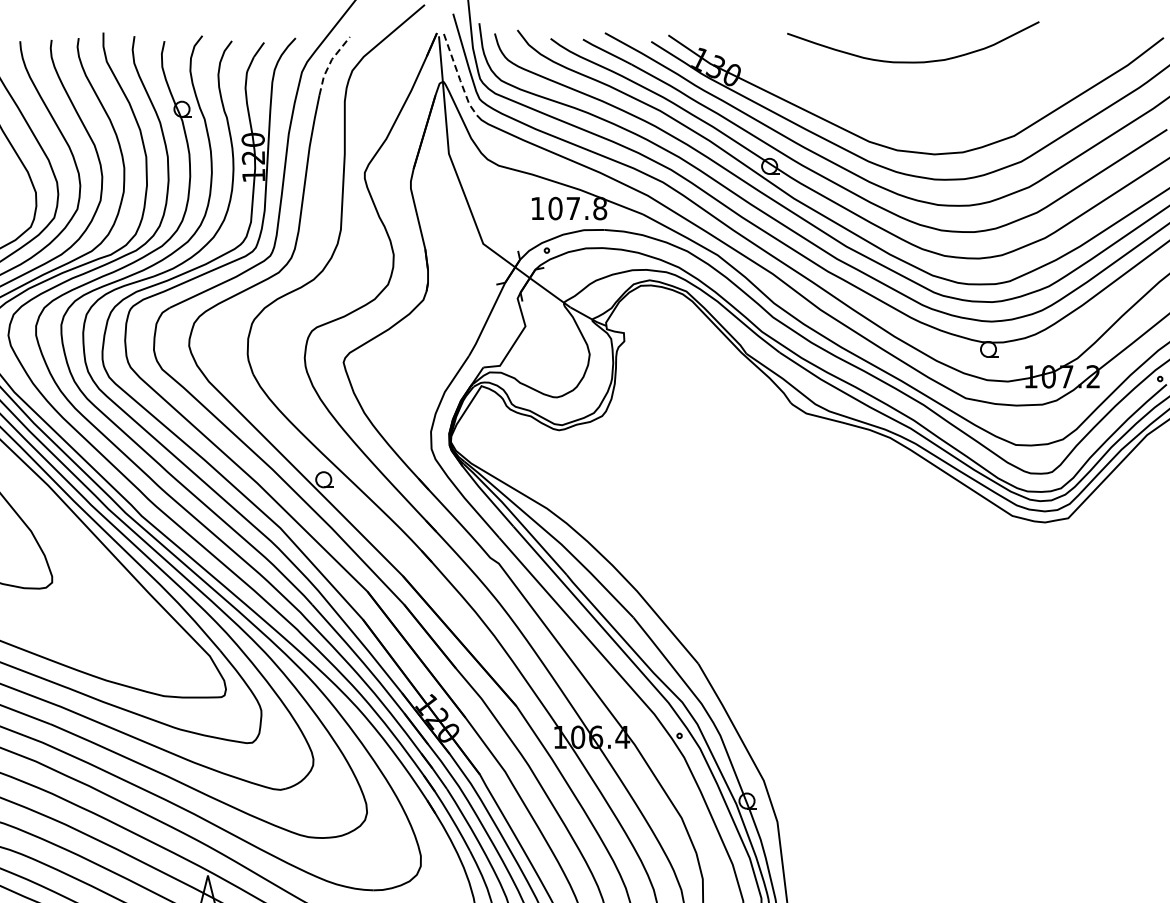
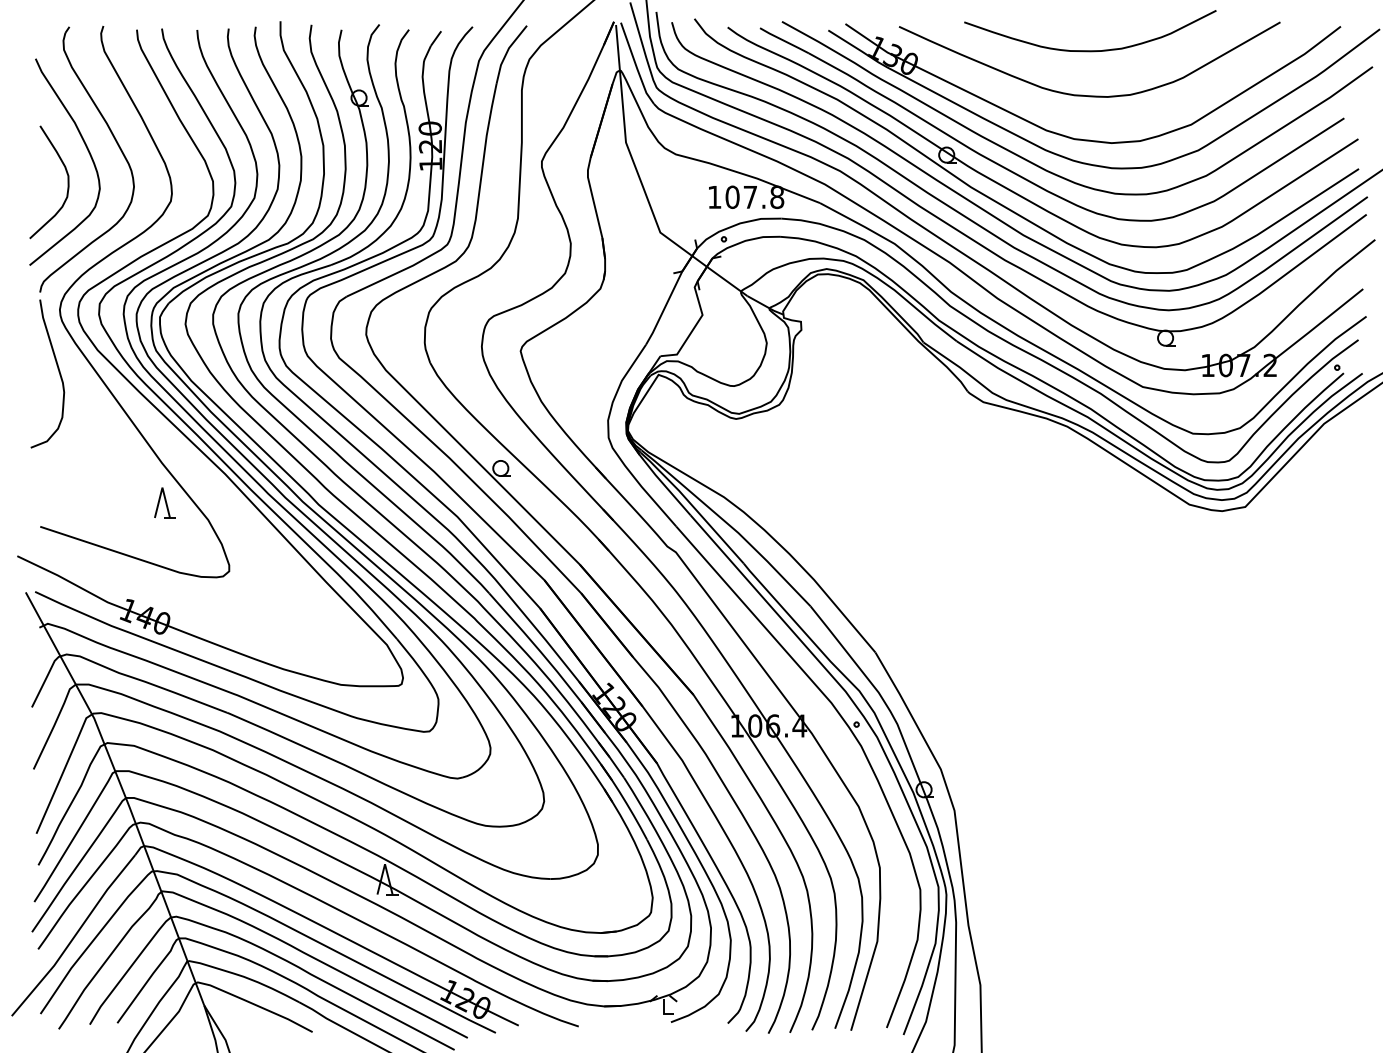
line: (329, 63) -> (506, 52), dashed -> solid
line: (459, 76) -> (636, 65), dashed -> solid
curve: (905, 105) -> (1082, 94), added

